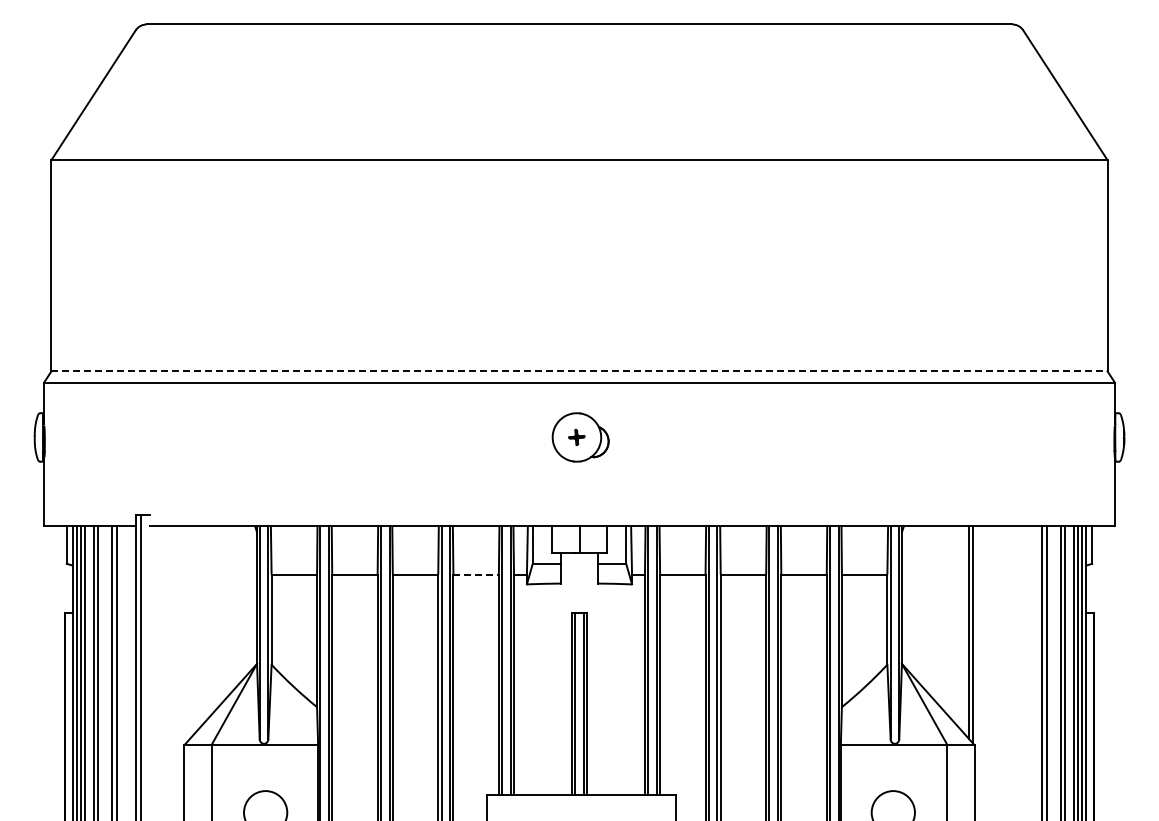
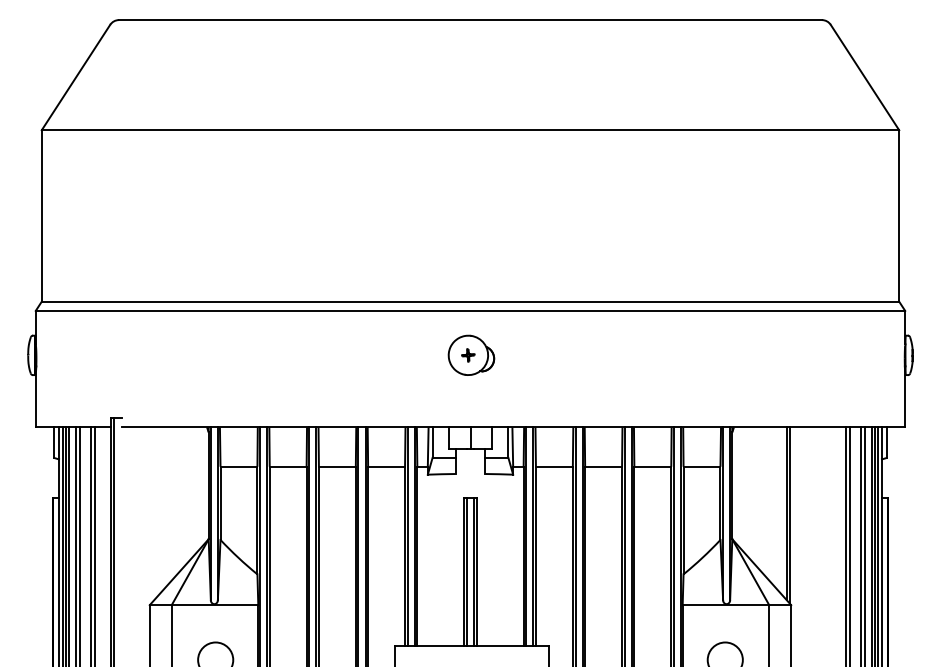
line: (579, 371) -> (470, 301), dashed -> solid
line: (476, 574) -> (386, 466), dashed -> solid

